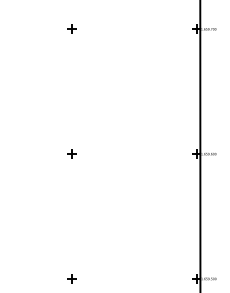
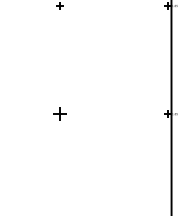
part: (71, 153) -> (59, 113), size x1.6

